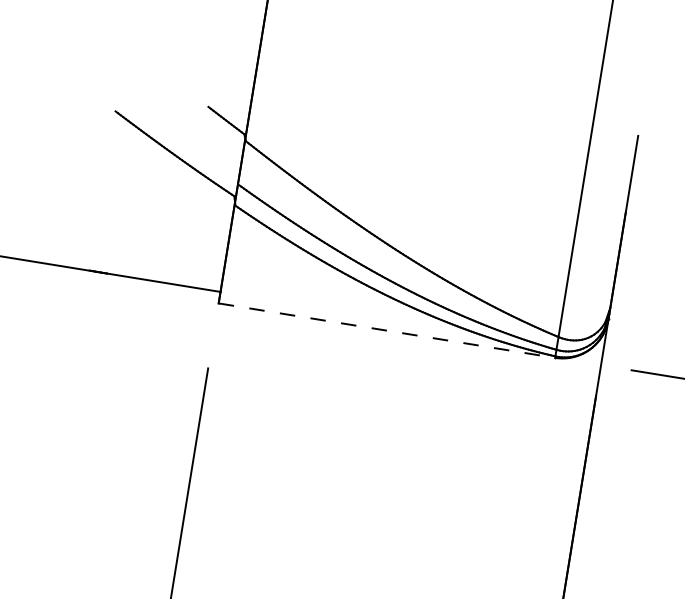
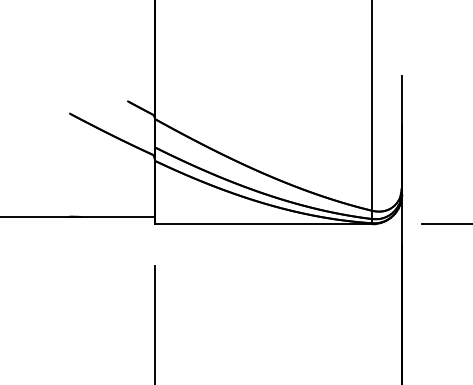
line: (386, 330) -> (263, 224), dashed -> solid

